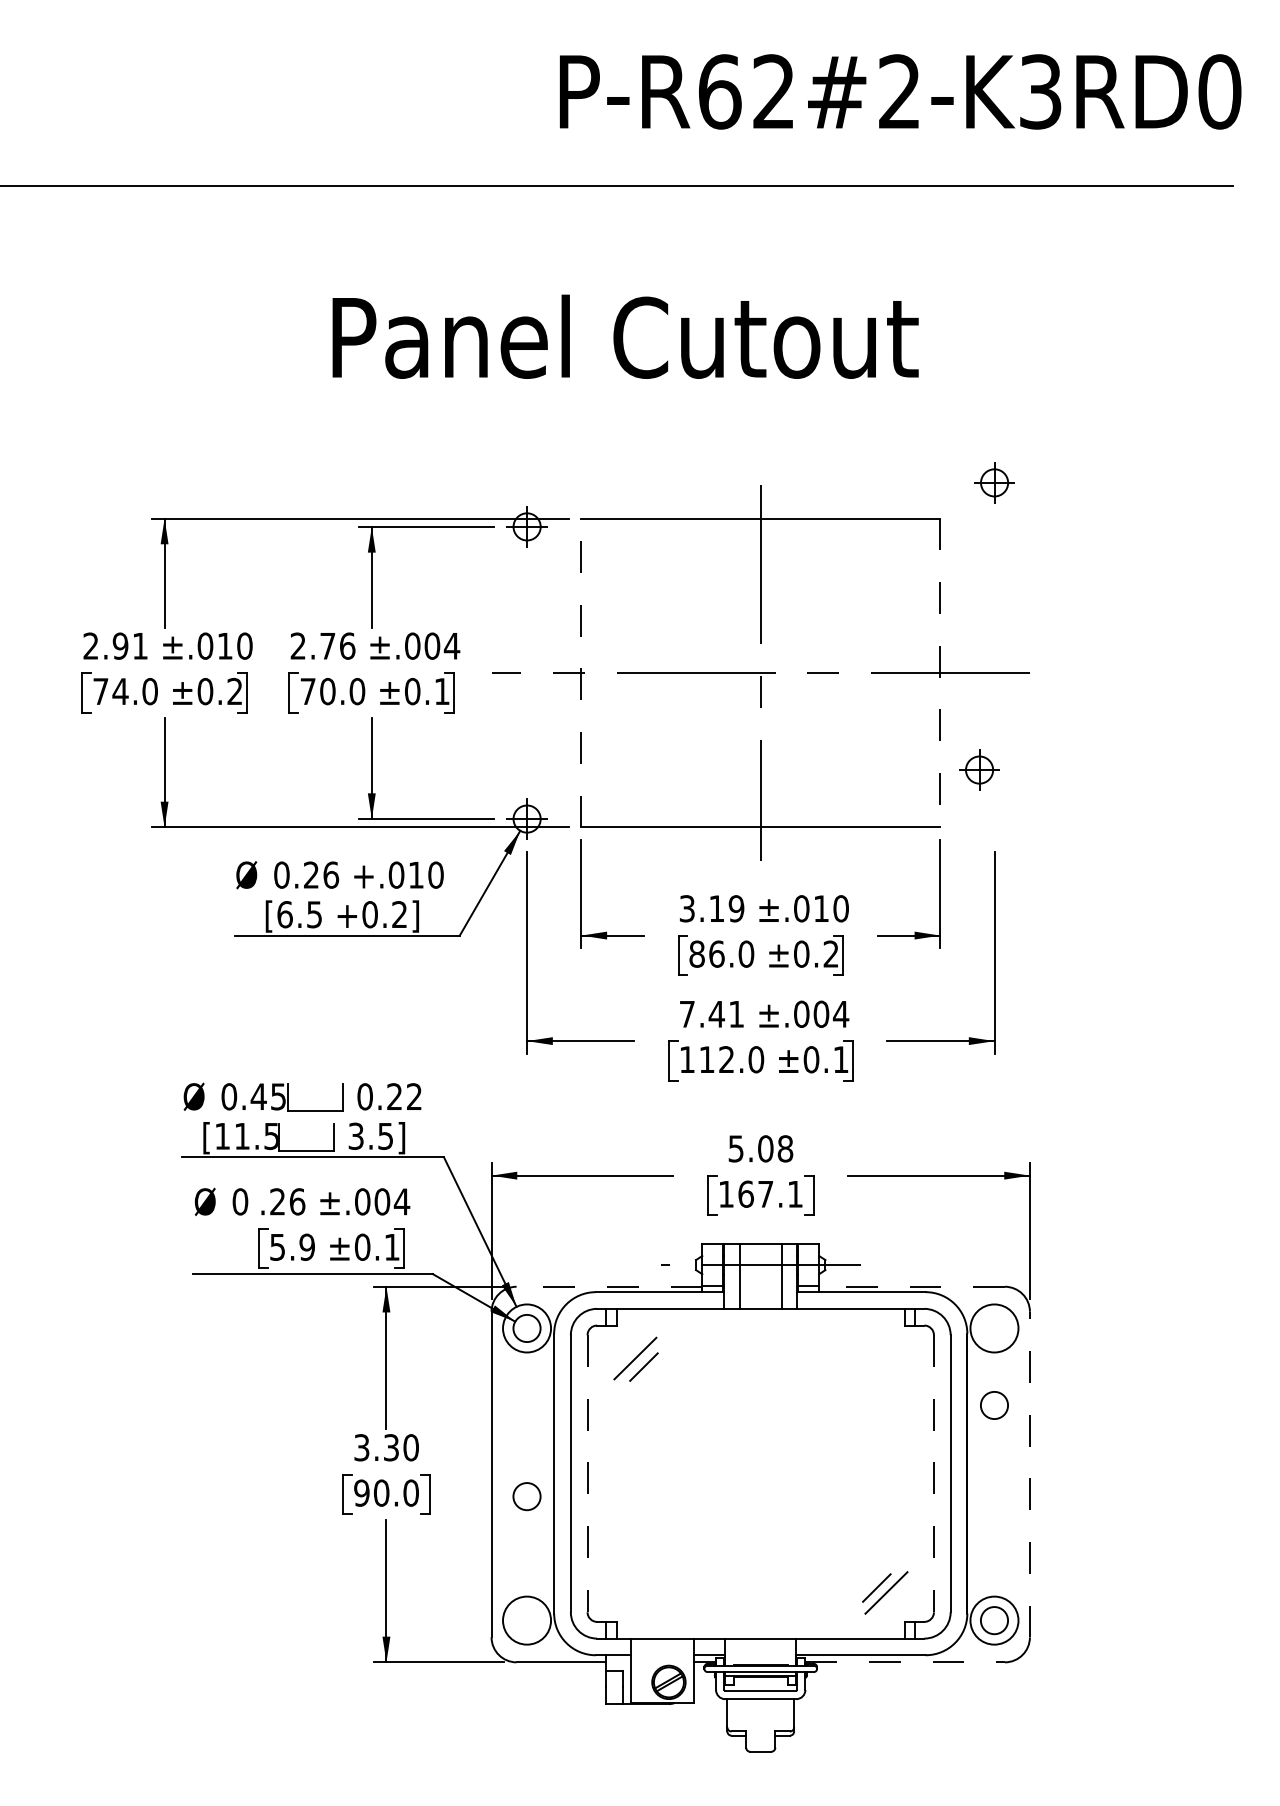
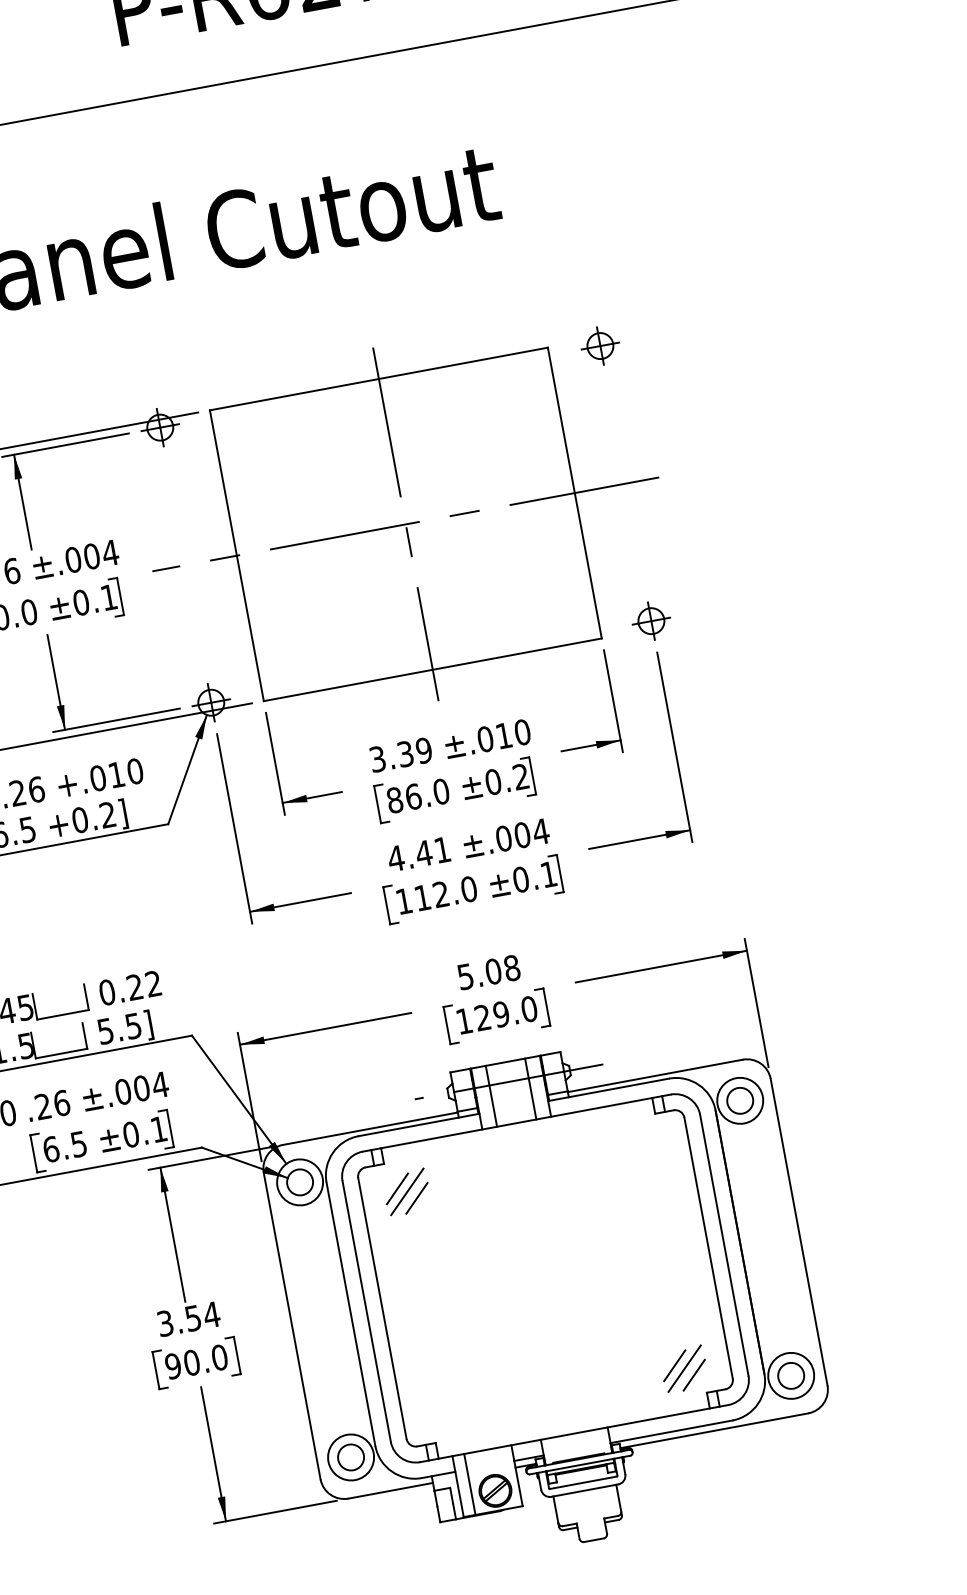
part: (994, 482) -> (600, 345), moved
line: (581, 672) -> (236, 555), dashed -> solid
line: (940, 673) -> (575, 493), dashed -> solid
part: (979, 769) -> (651, 620), moved
text: (716, 908) -> (405, 753), 3.19 -> 3.39
text: (687, 1014) -> (396, 858), 7.41 -> 4.41
text: (356, 1135) -> (105, 1030), 3.5] -> 5.5]
text: (770, 1193) -> (505, 1012), 167.1 -> 129.0
text: (292, 1246) -> (64, 1146), 5.9 -> 6.5
line: (609, 1286) -> (370, 1128), dashed -> solid
line: (912, 1286) -> (655, 1075), dashed -> solid
line: (625, 1353) -> (397, 1188), added
circle: (994, 1405) -> (740, 1100), moved
text: (401, 1447) -> (202, 1316), 3.30 -> 3.54
line: (587, 1473) -> (382, 1308), dashed -> solid
line: (933, 1473) -> (708, 1248), dashed -> solid
line: (1029, 1474) -> (798, 1232), dashed -> solid
circle: (526, 1496) -> (350, 1457), moved
line: (894, 1601) -> (693, 1375), added
line: (905, 1662) -> (714, 1430), dashed -> solid
line: (643, 1670) -> (469, 1484), added

